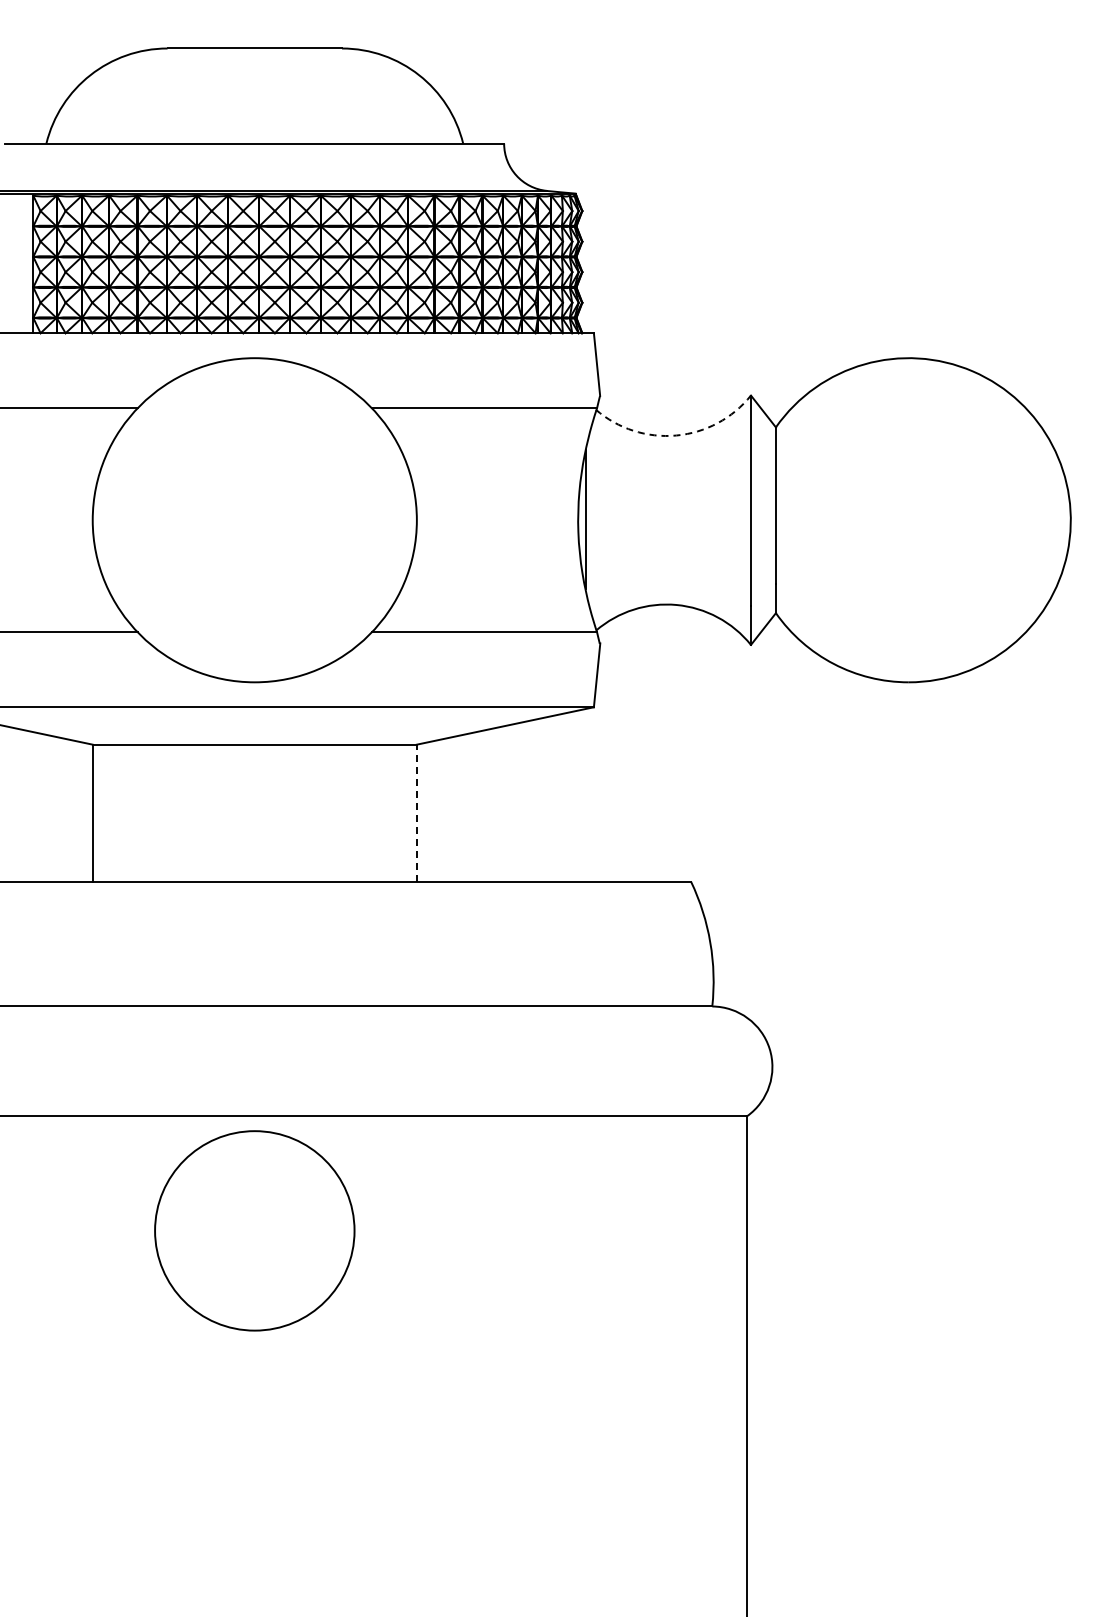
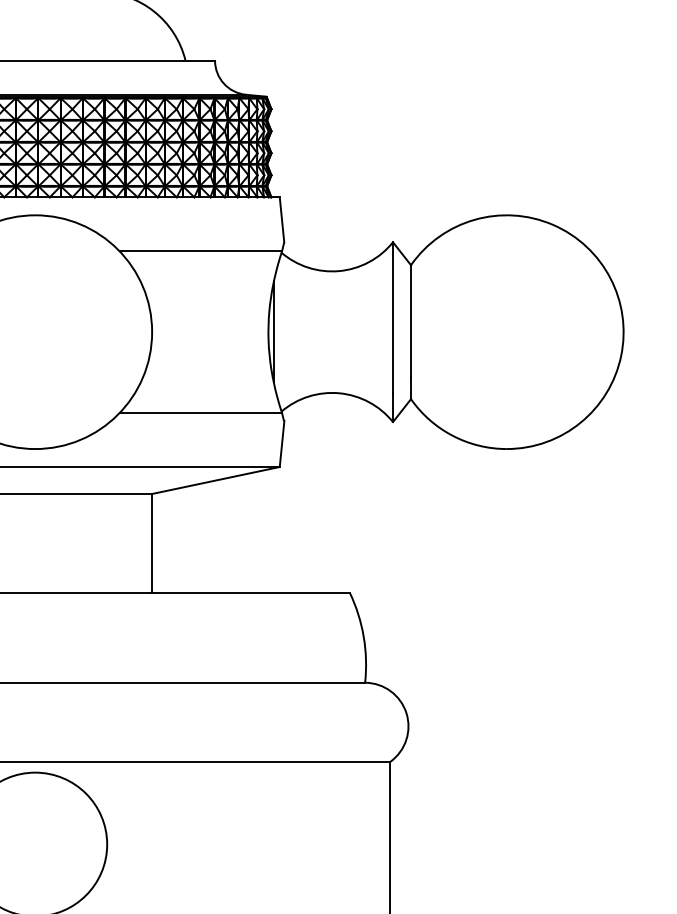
arc: (676, 435) -> (339, 271), dashed -> solid
line: (416, 813) -> (151, 543), dashed -> solid

